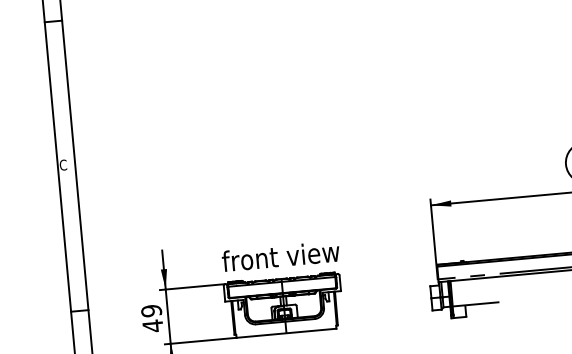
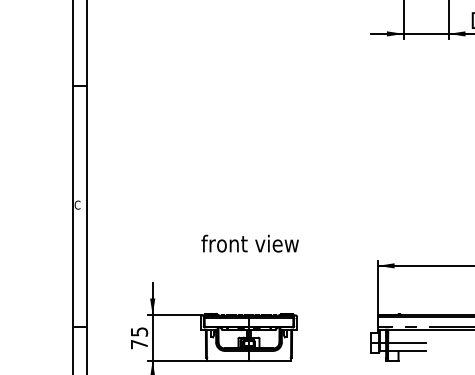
text: (280, 256) -> (249, 243), moved
line: (475, 294) -> (407, 342), added
text: (151, 318) -> (138, 338), 49 -> 75

